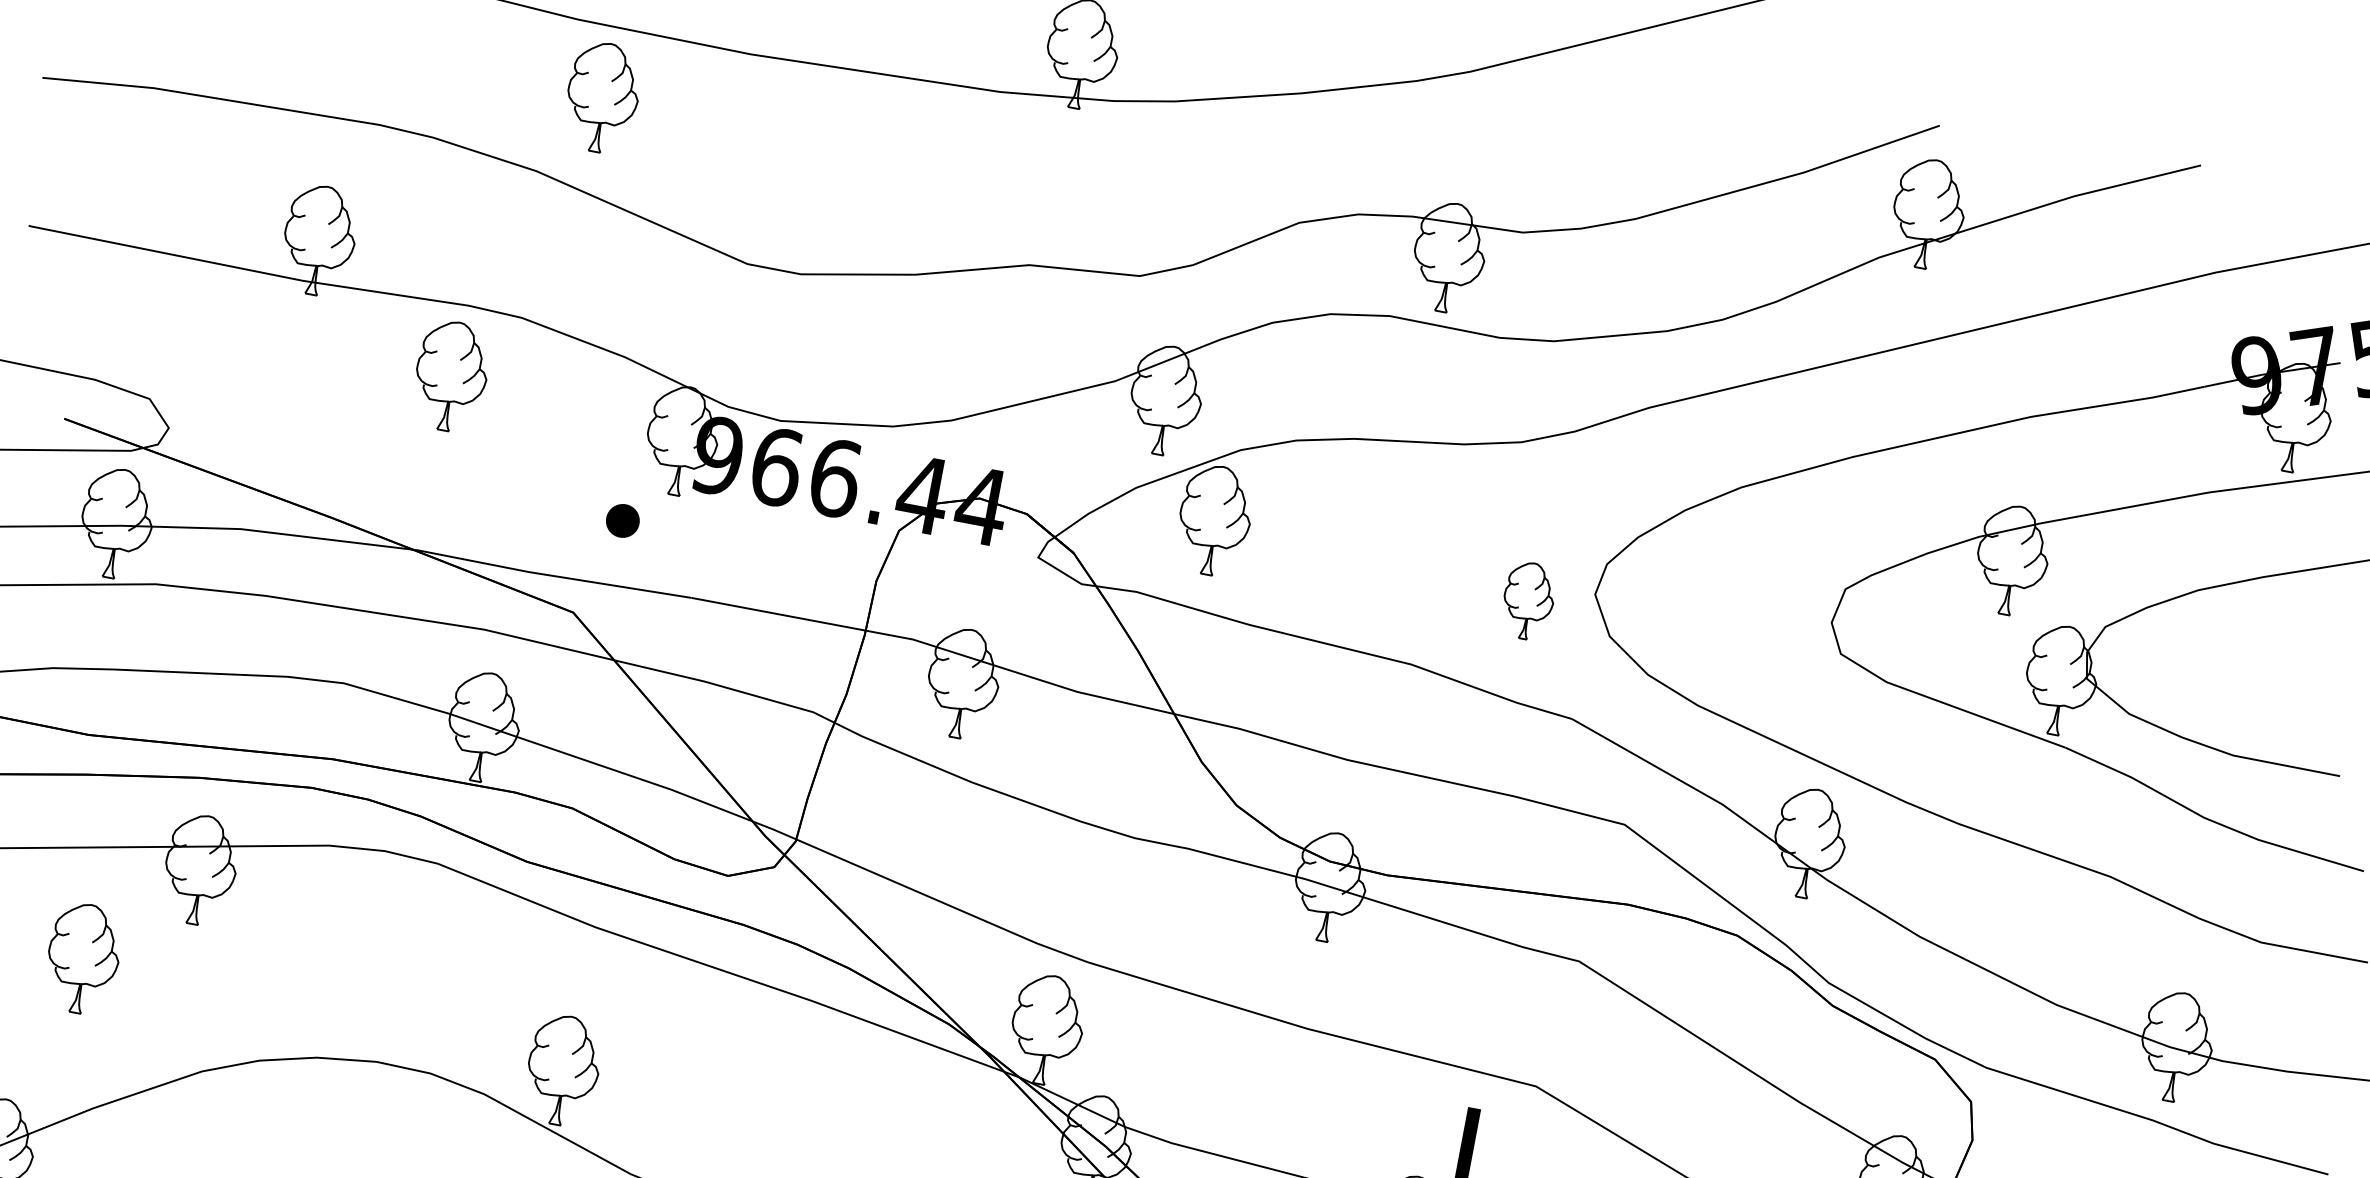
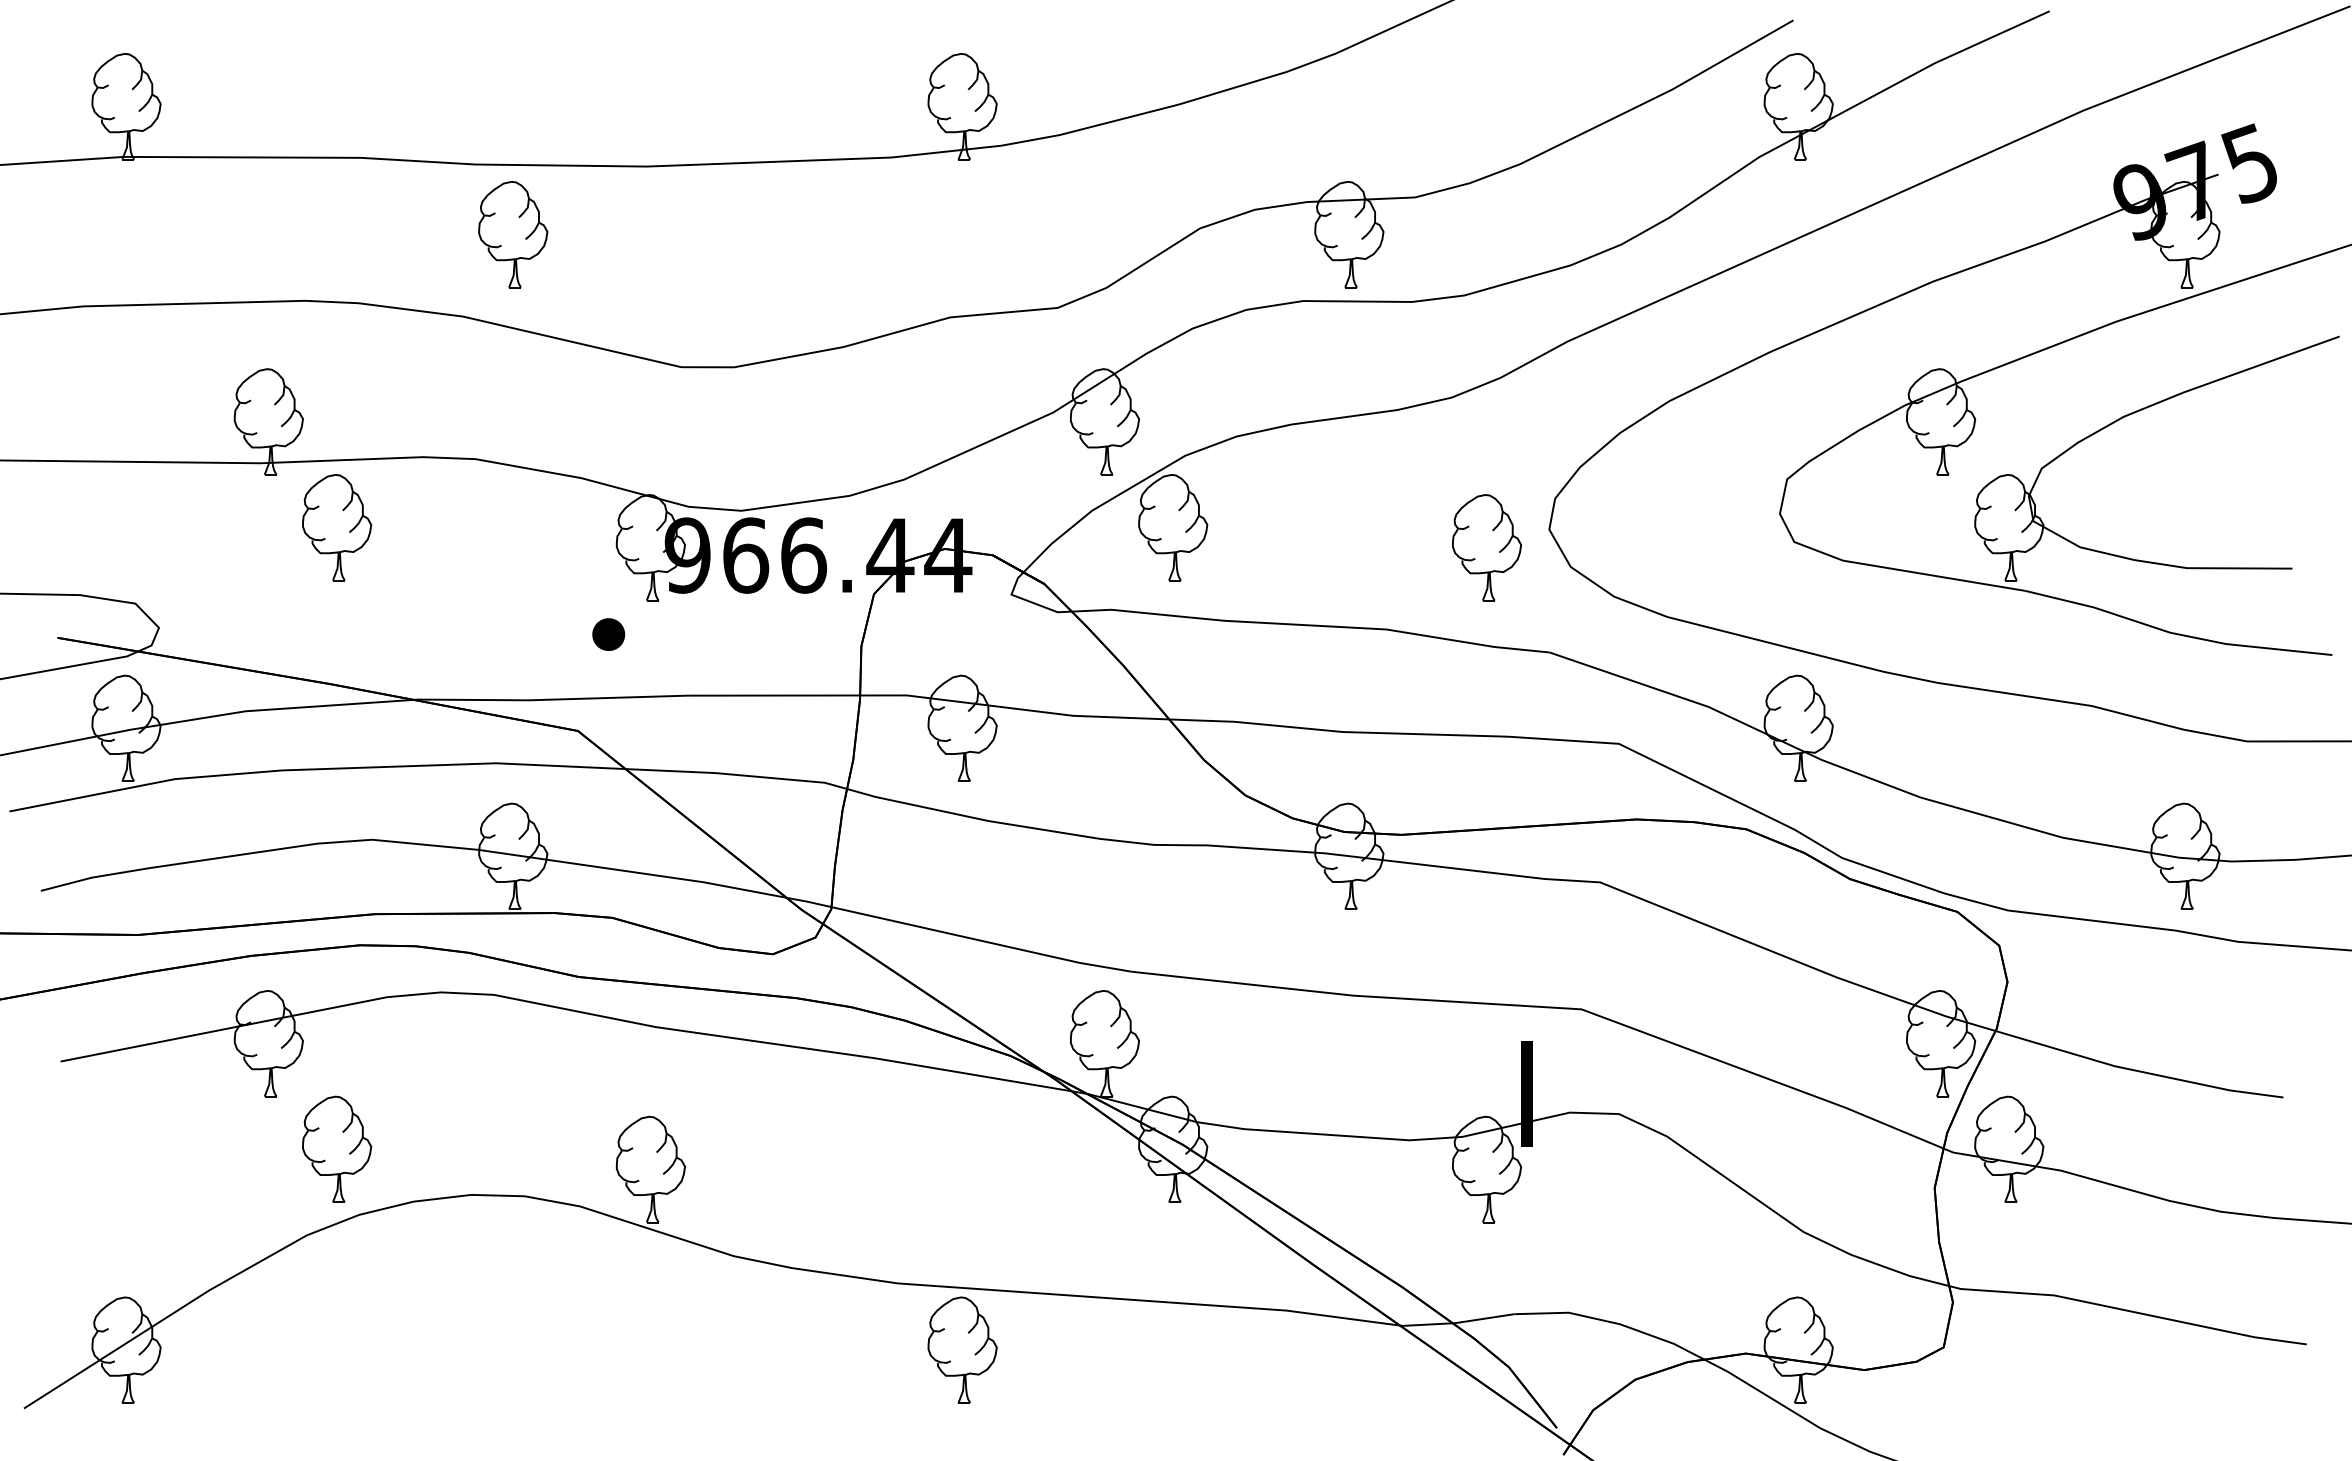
part: (451, 376) -> (337, 527), moved
part: (1528, 600) -> (1486, 547), size x1.43
part: (83, 957) -> (337, 1148), moved

